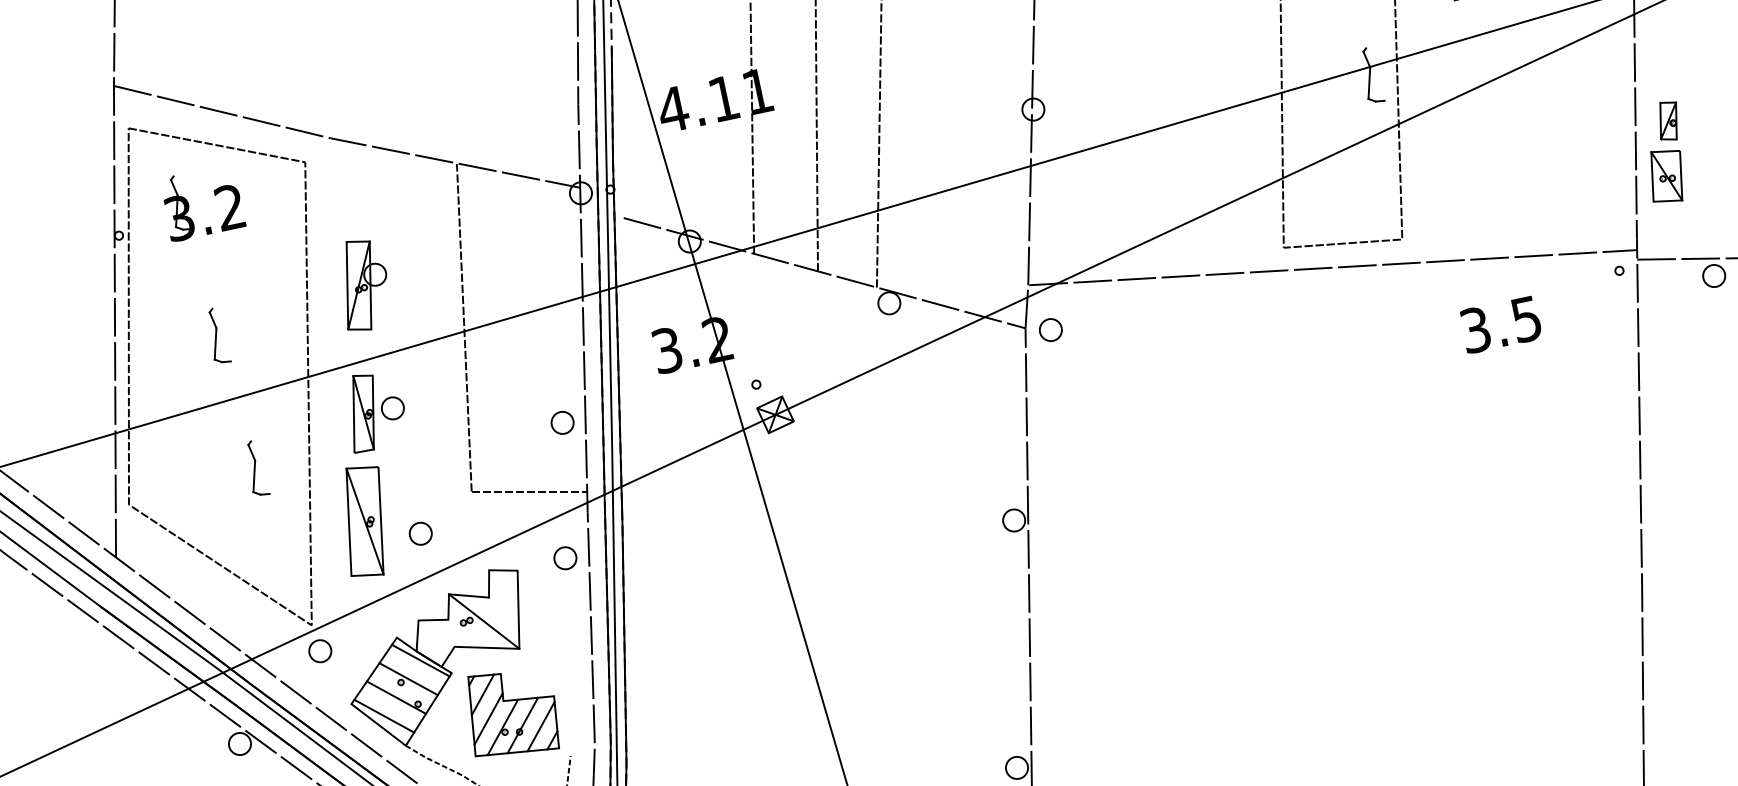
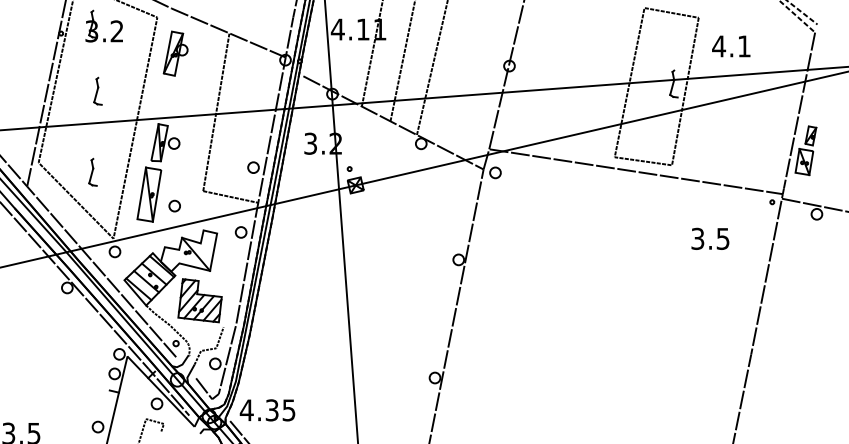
part: (363, 284) -> (175, 53), moved
text: (1500, 323) -> (710, 238), moved
part: (254, 466) -> (92, 171), moved

